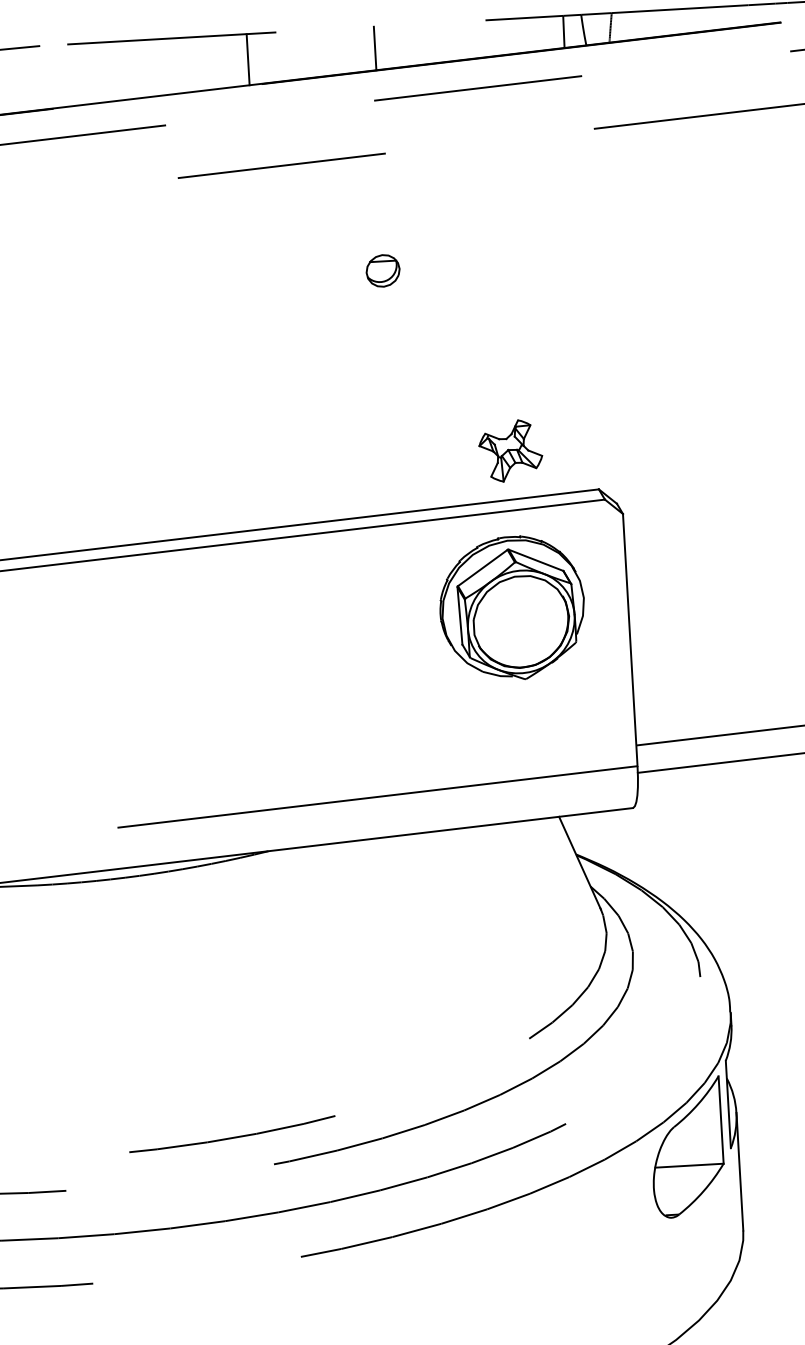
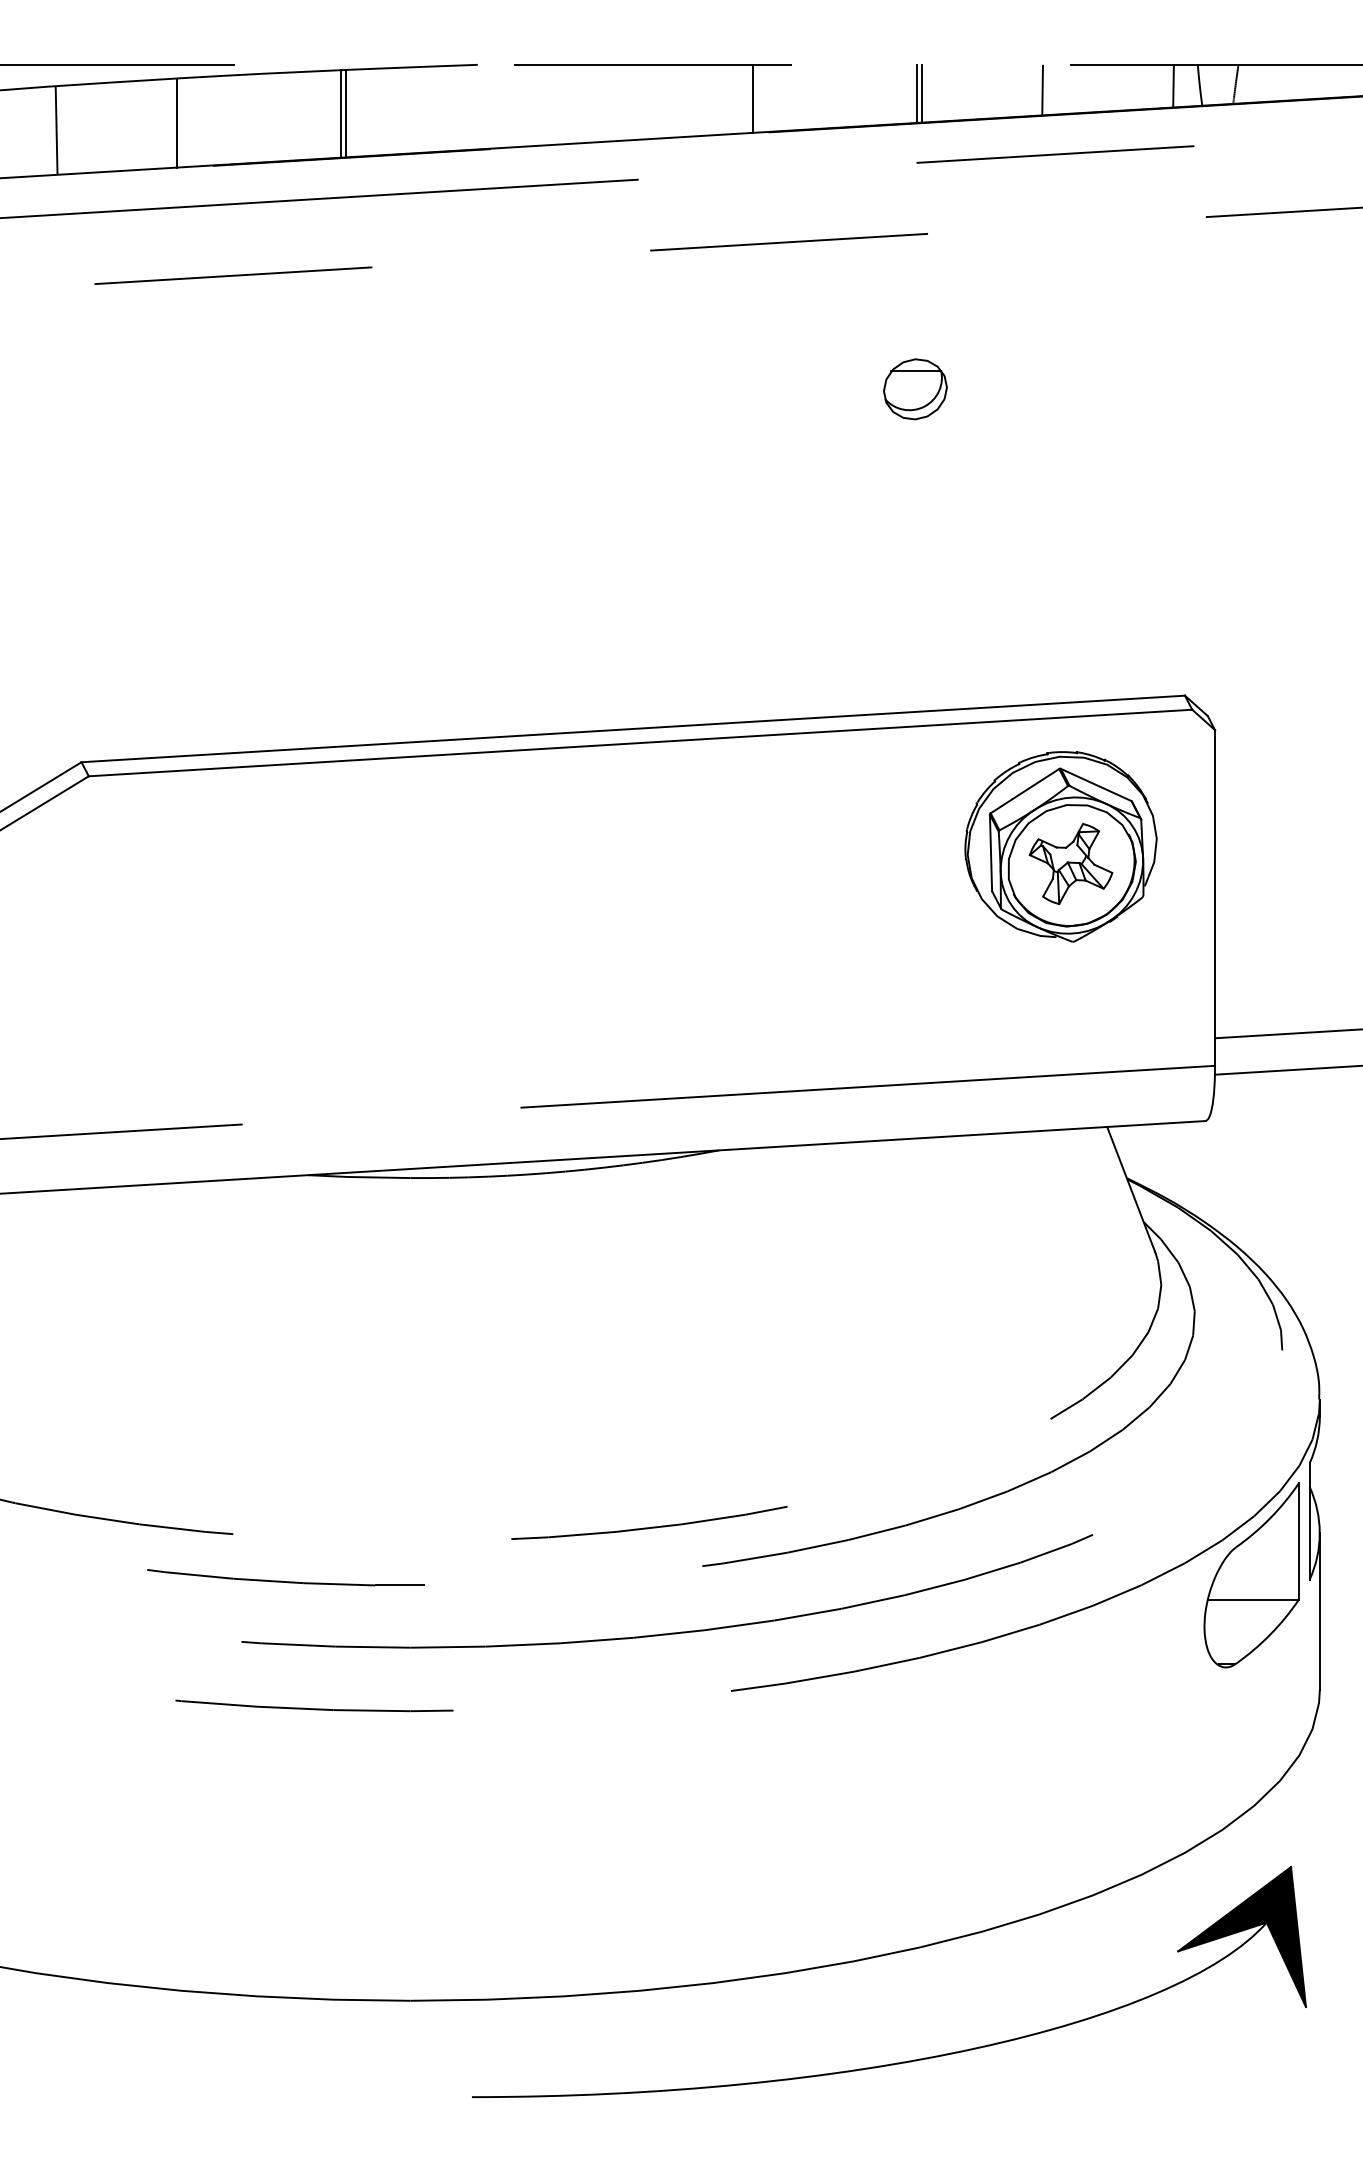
line: (465, 40) -> (1042, 89), added
line: (371, 48) -> (917, 93), added
part: (383, 271) -> (915, 389), size x1.43
part: (510, 450) -> (1070, 863), moved

